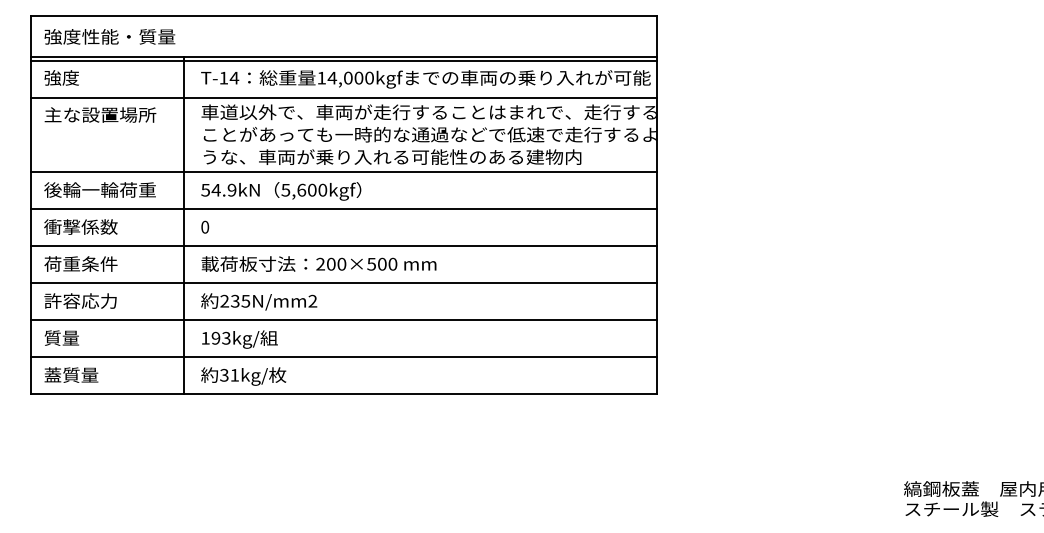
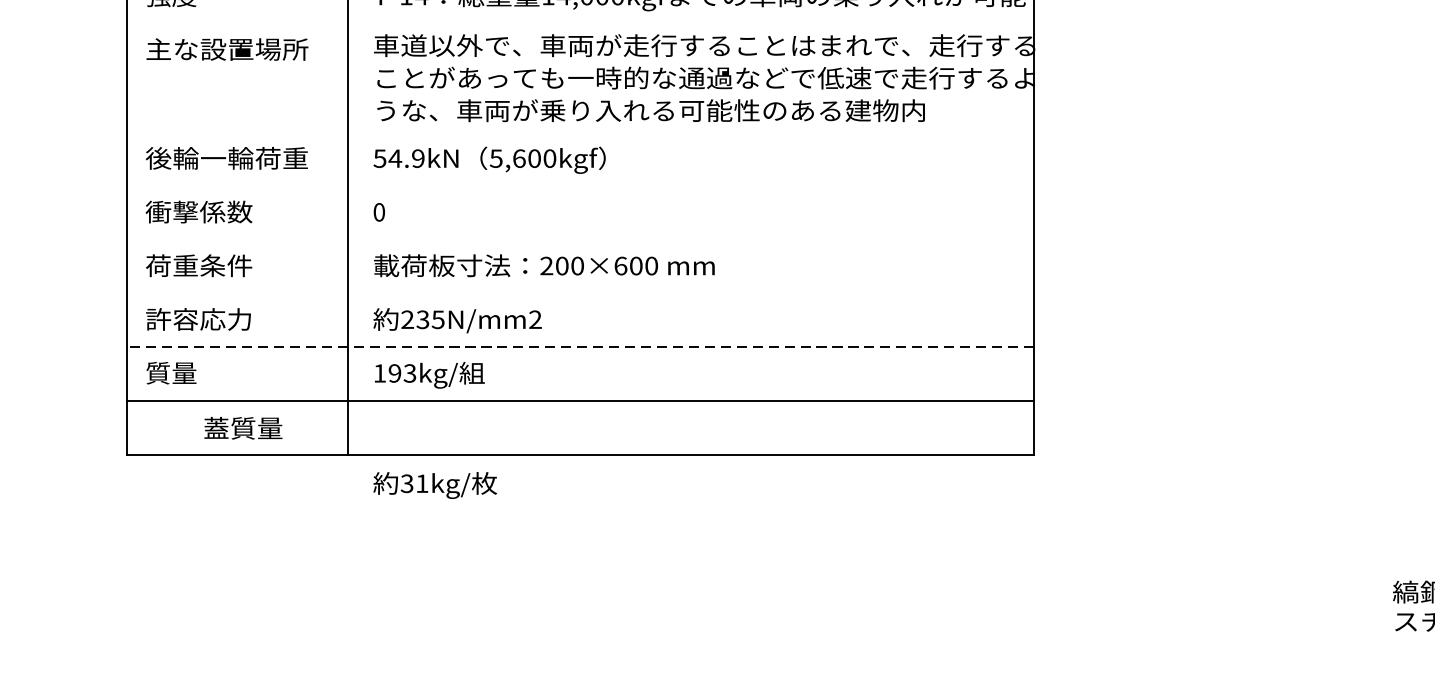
line: (343, 98) -> (579, 25), removed
line: (343, 172) -> (579, 132), removed
line: (343, 209) -> (579, 186), removed
line: (343, 246) -> (579, 240), removed
text: (371, 263) -> (620, 264), 200×500 -> 200×600
line: (343, 283) -> (579, 293), removed
line: (343, 320) -> (579, 347), solid -> dashed
text: (71, 374) -> (243, 427), moved
text: (243, 376) -> (434, 485), moved

